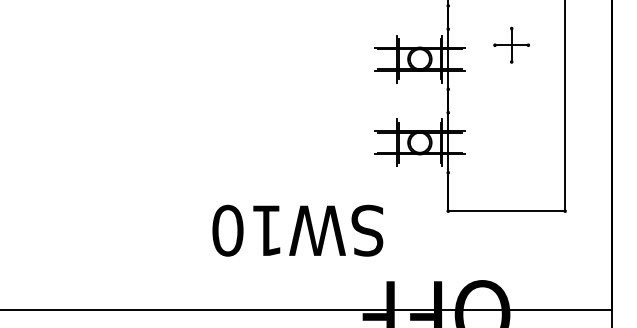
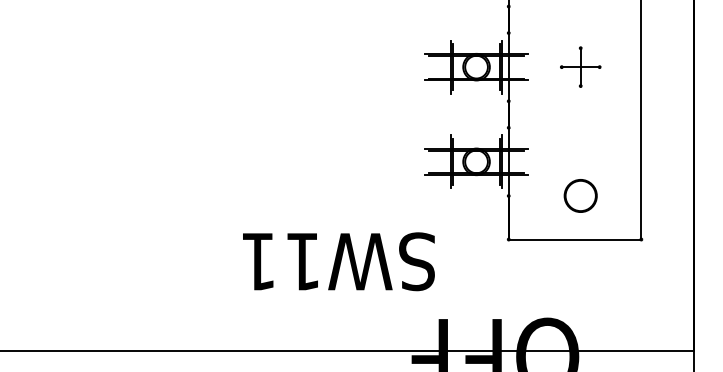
part: (511, 44) -> (580, 66), moved
circle: (511, 172) -> (580, 195), added
text: (227, 230) -> (258, 261), SW10 -> SW11

